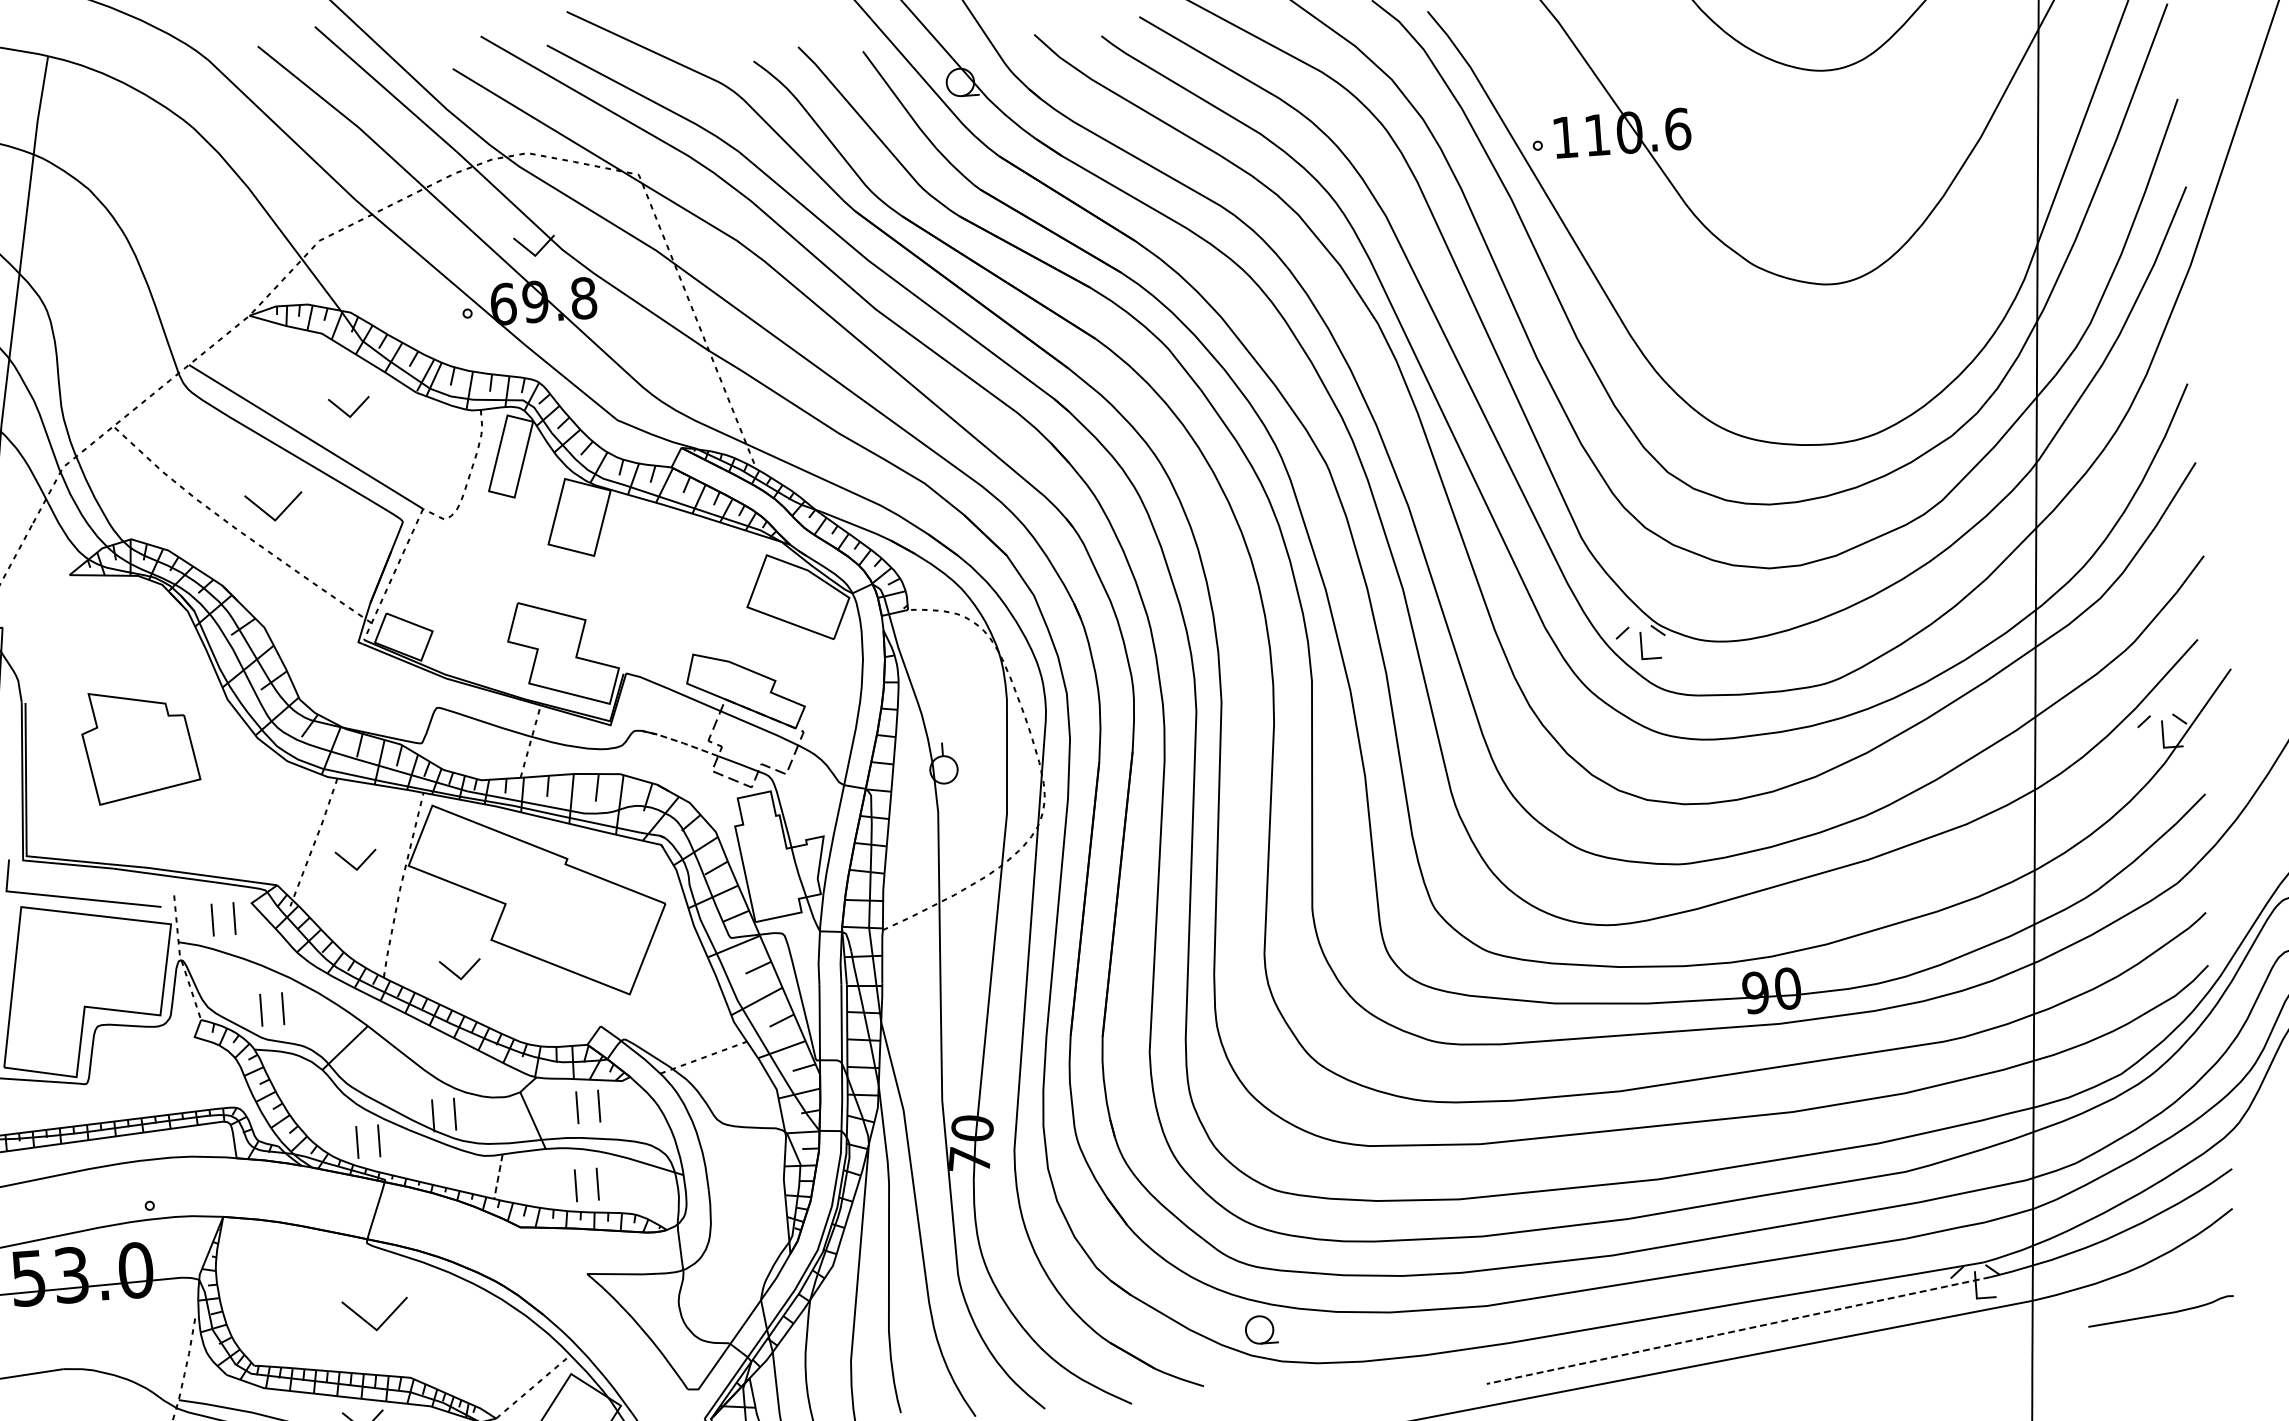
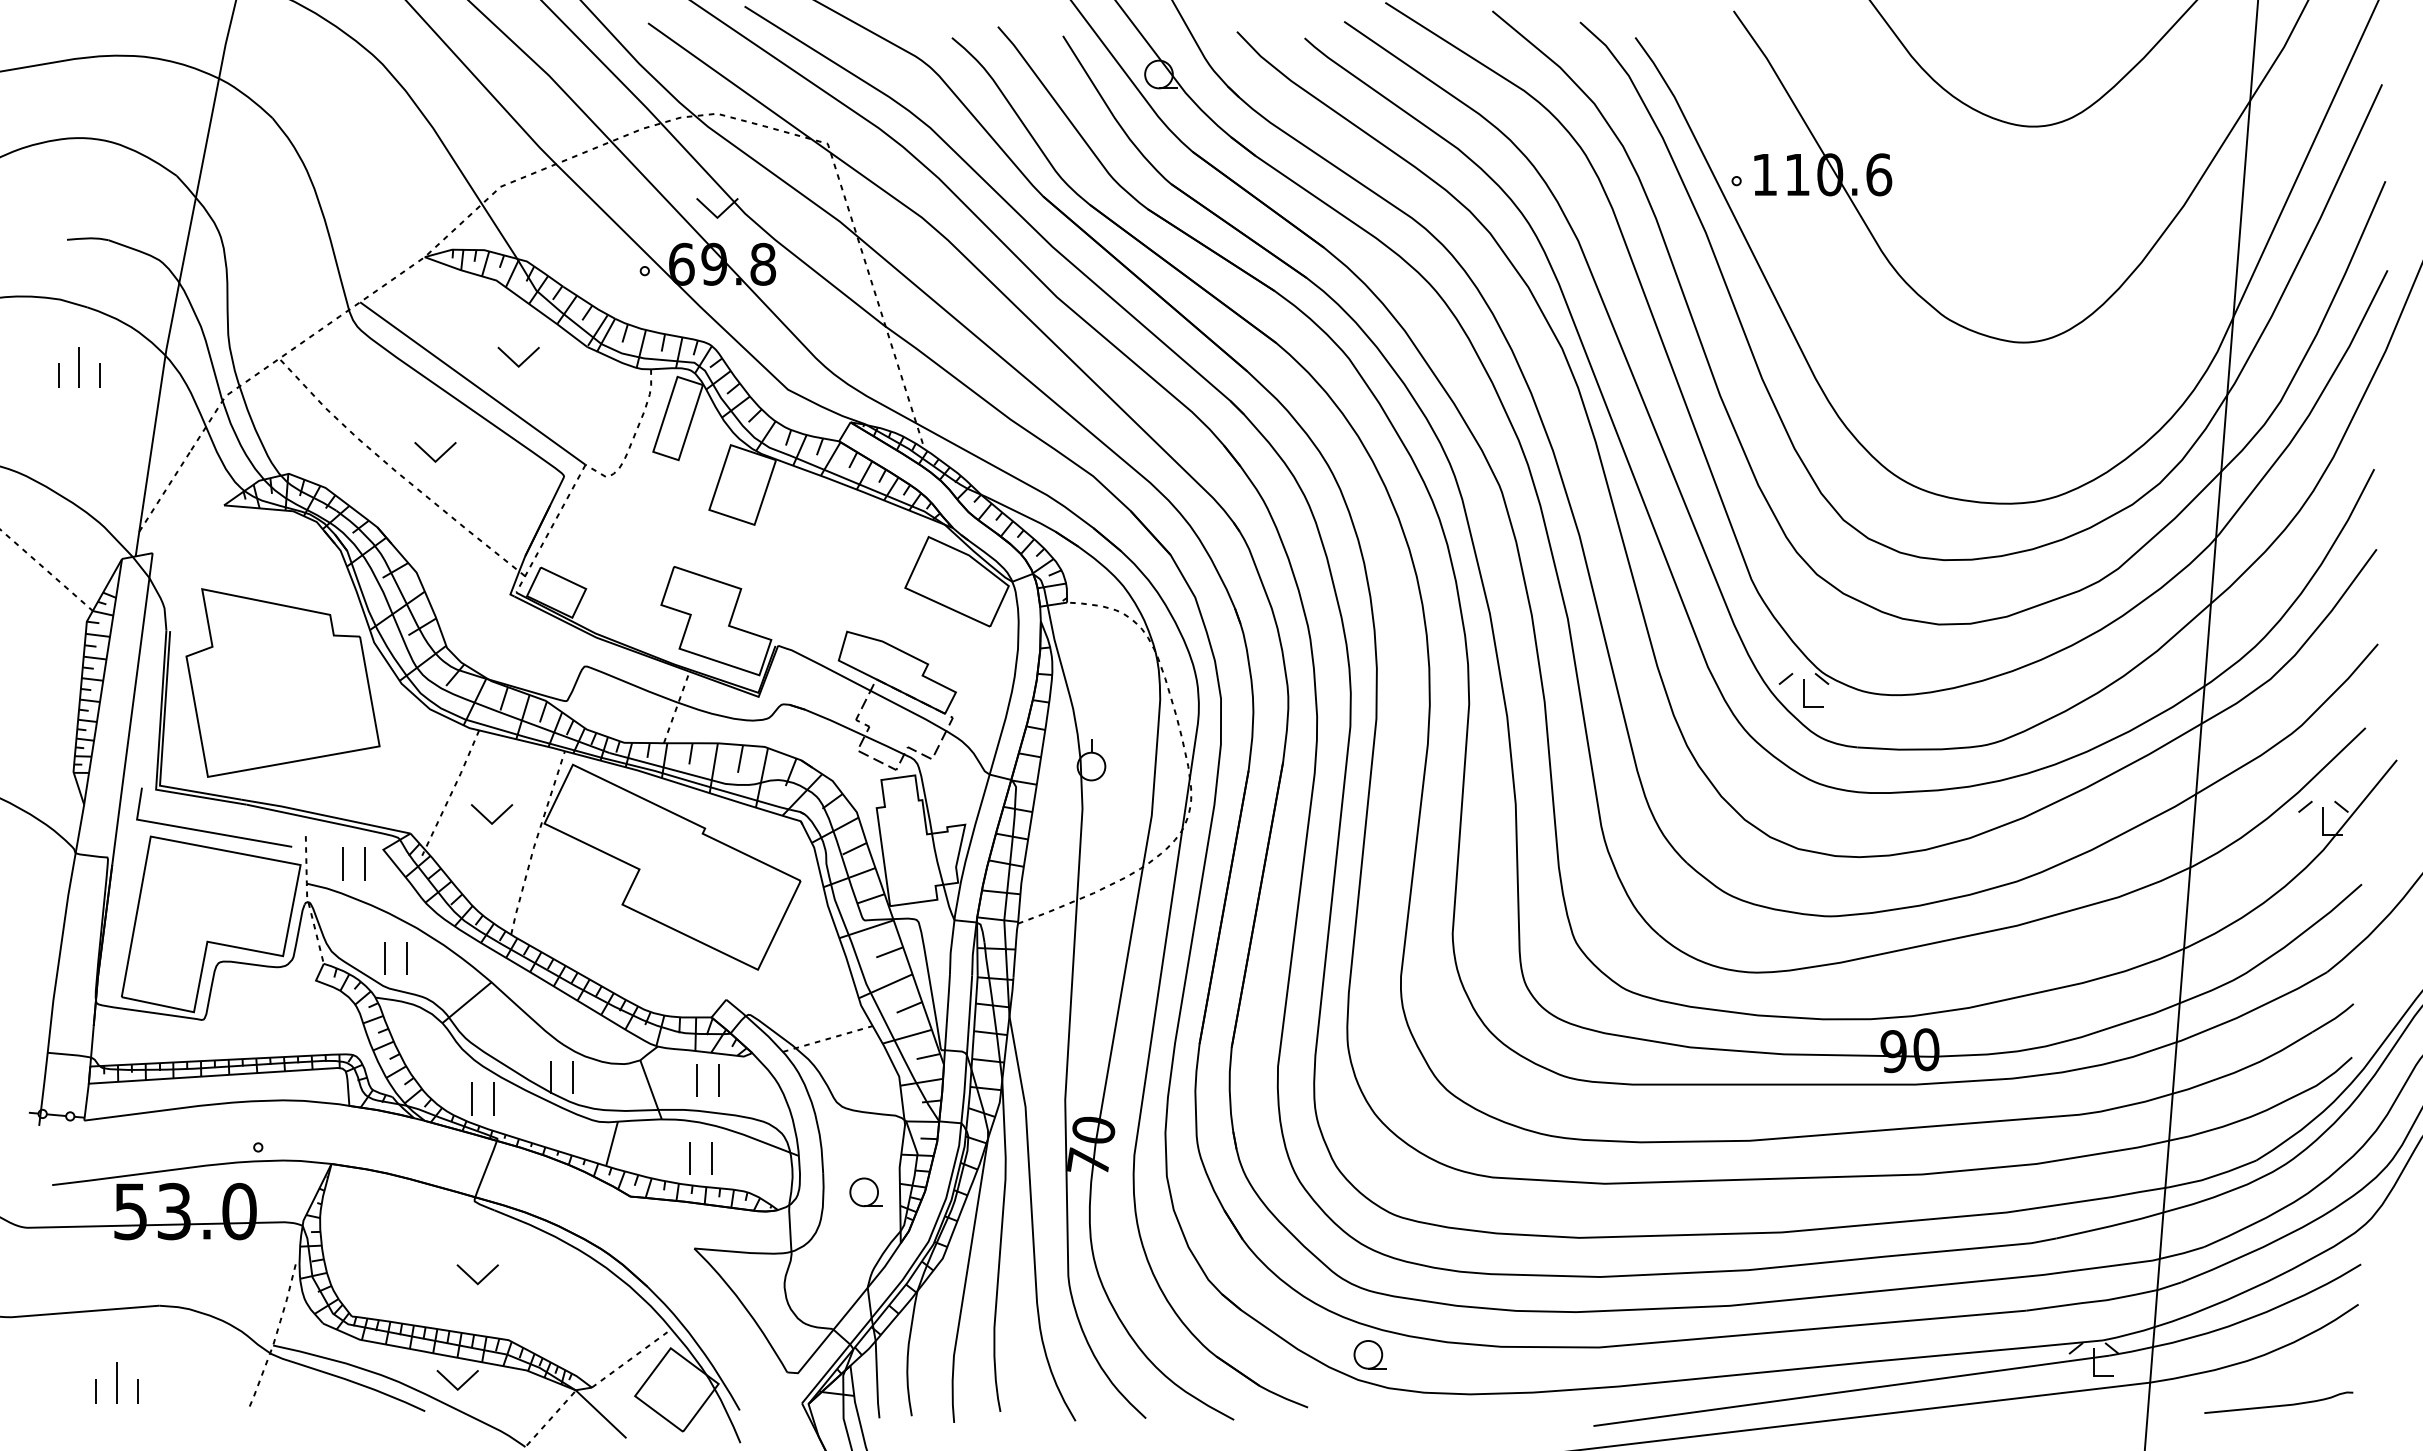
part: (274, 507) -> (435, 452), size x0.71
line: (680, 741) -> (827, 718), dashed -> solid
part: (140, 745) -> (282, 682), size x1.67
part: (459, 969) -> (588, 932), removed
line: (498, 1176) -> (612, 1143), dashed -> solid
part: (751, 1206) -> (865, 1192), added
part: (375, 1315) -> (477, 1274), size x0.62
line: (1737, 1330) -> (1850, 1390), dashed -> solid

